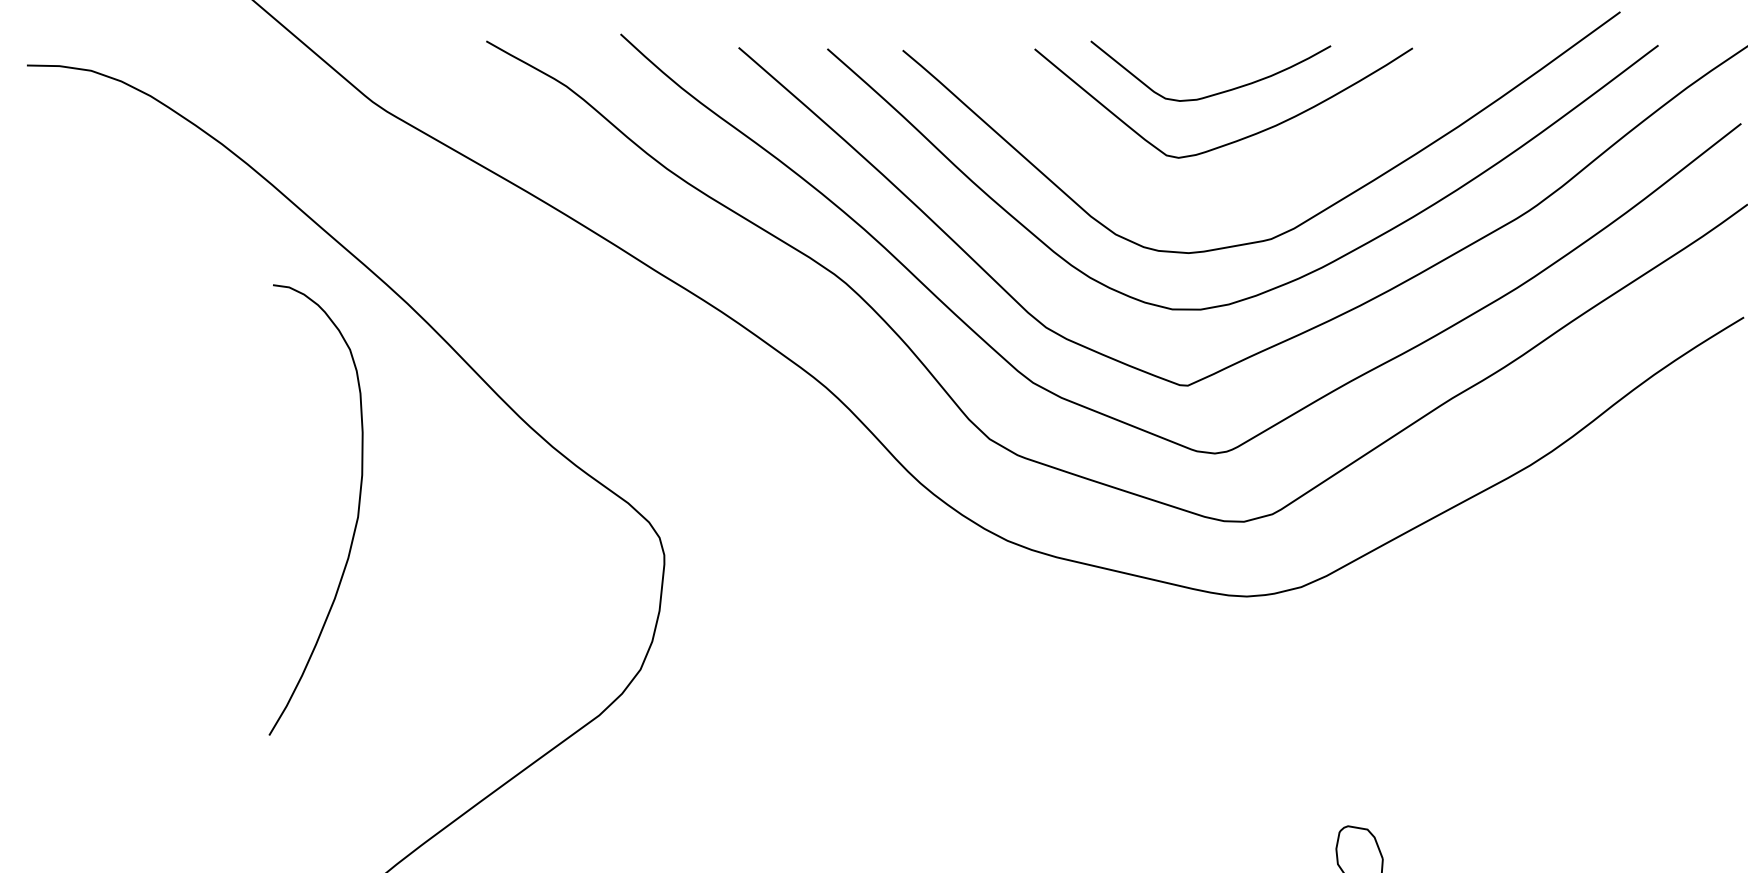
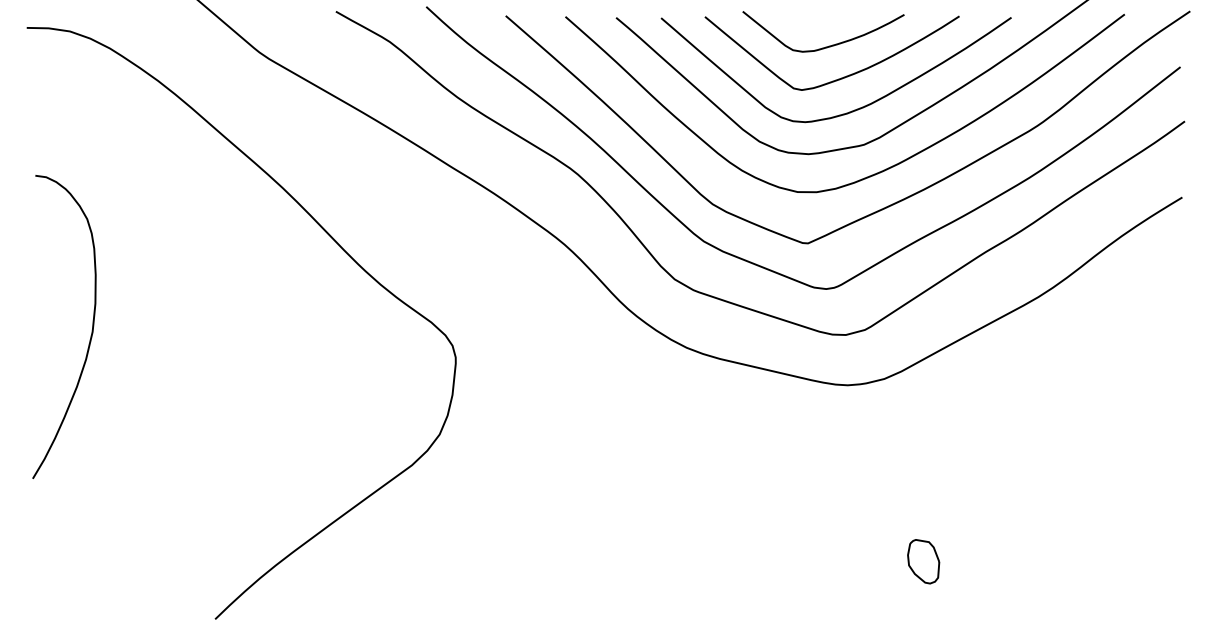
curve: (1252, 188) -> (851, 110), added
curve: (356, 515) -> (91, 330), moved

